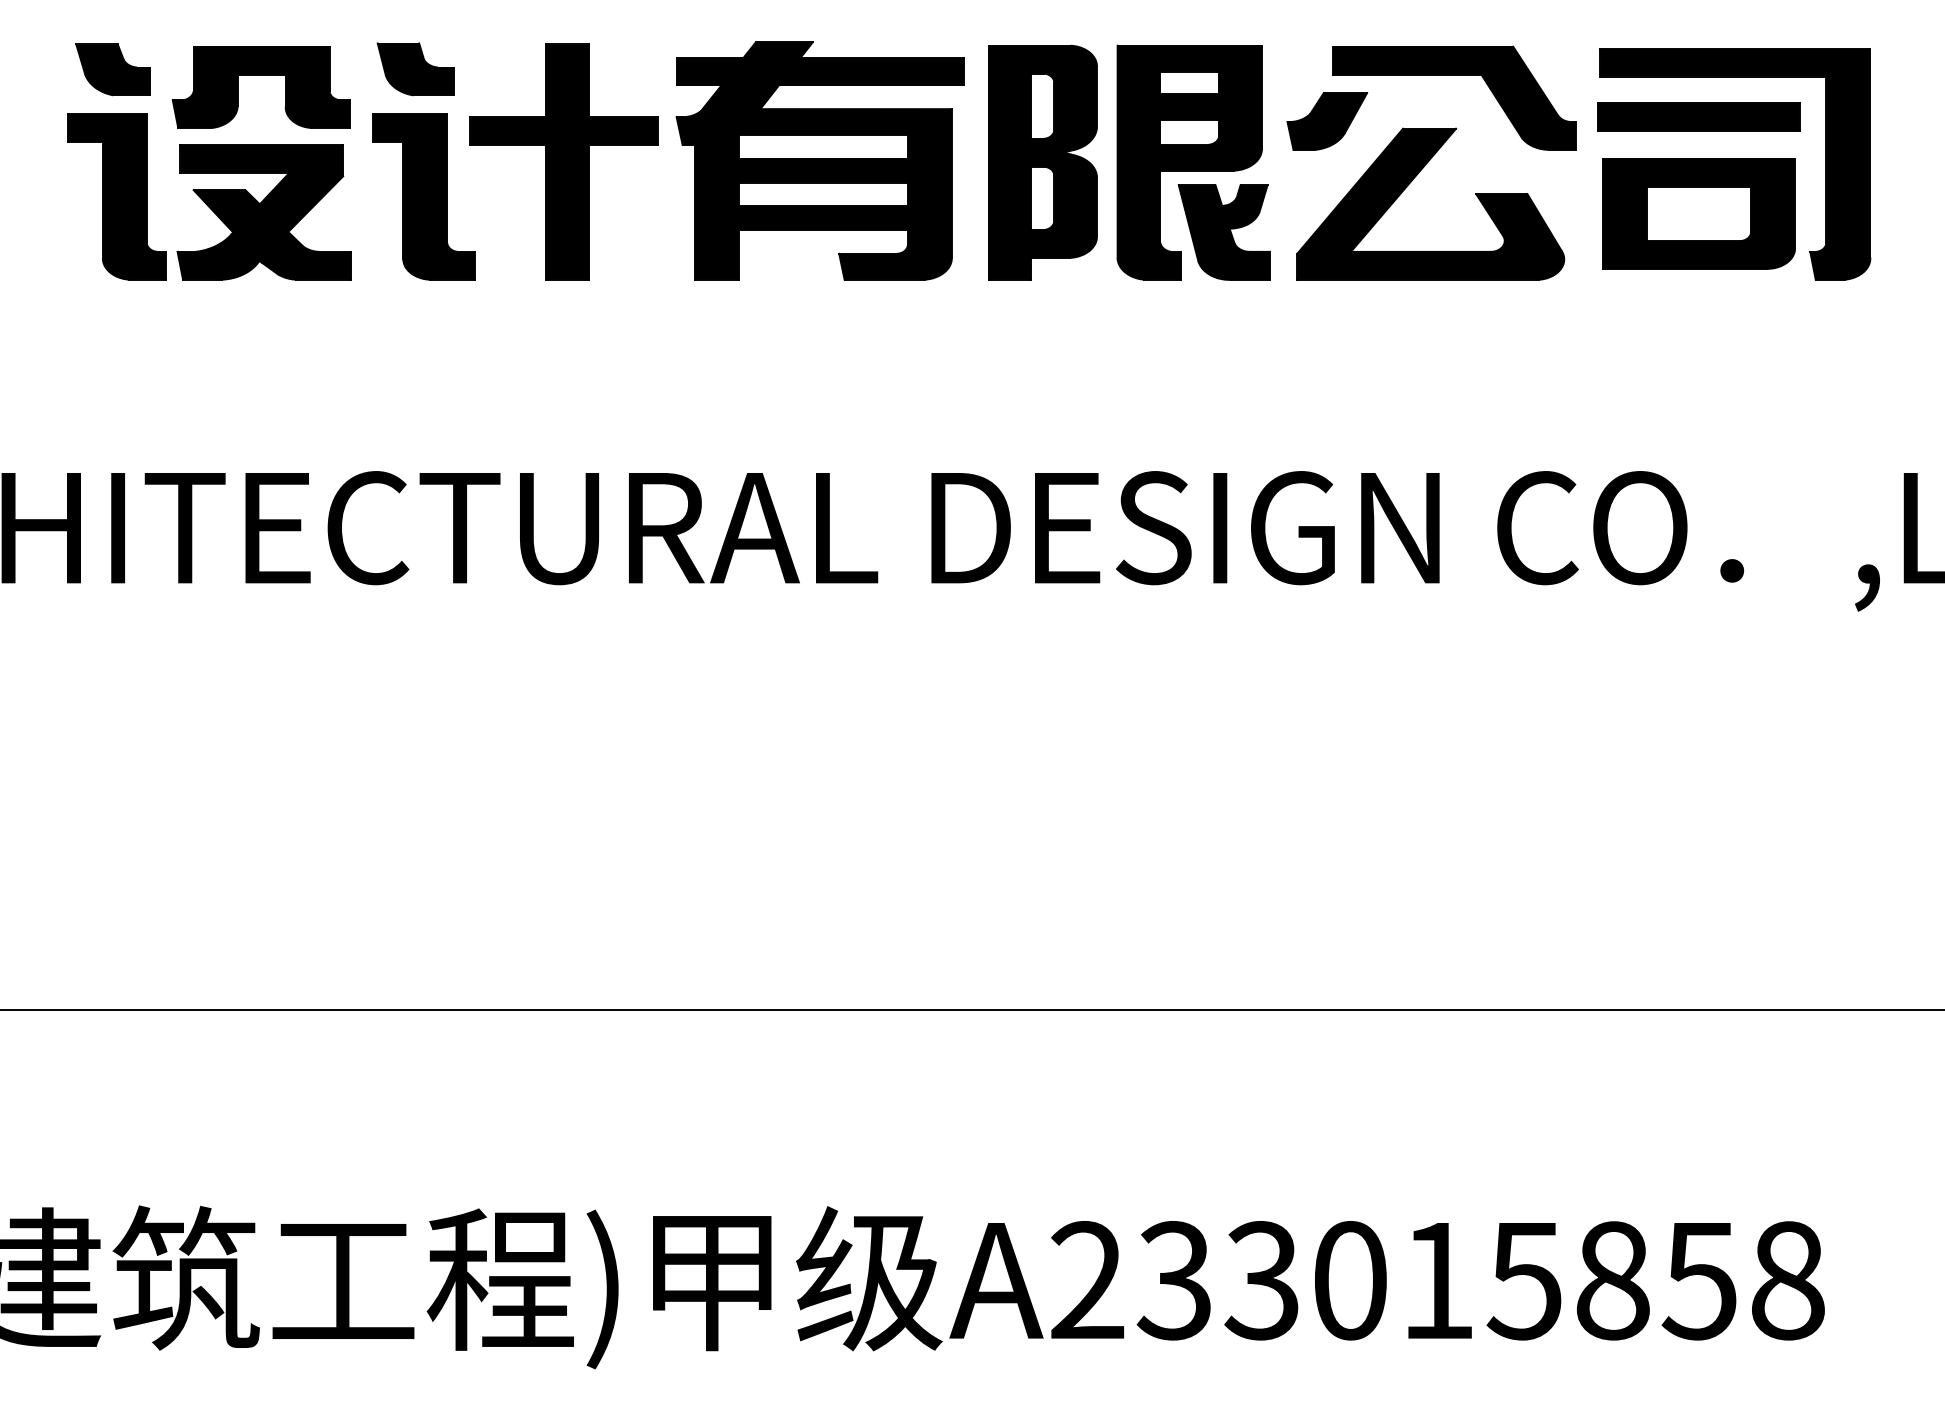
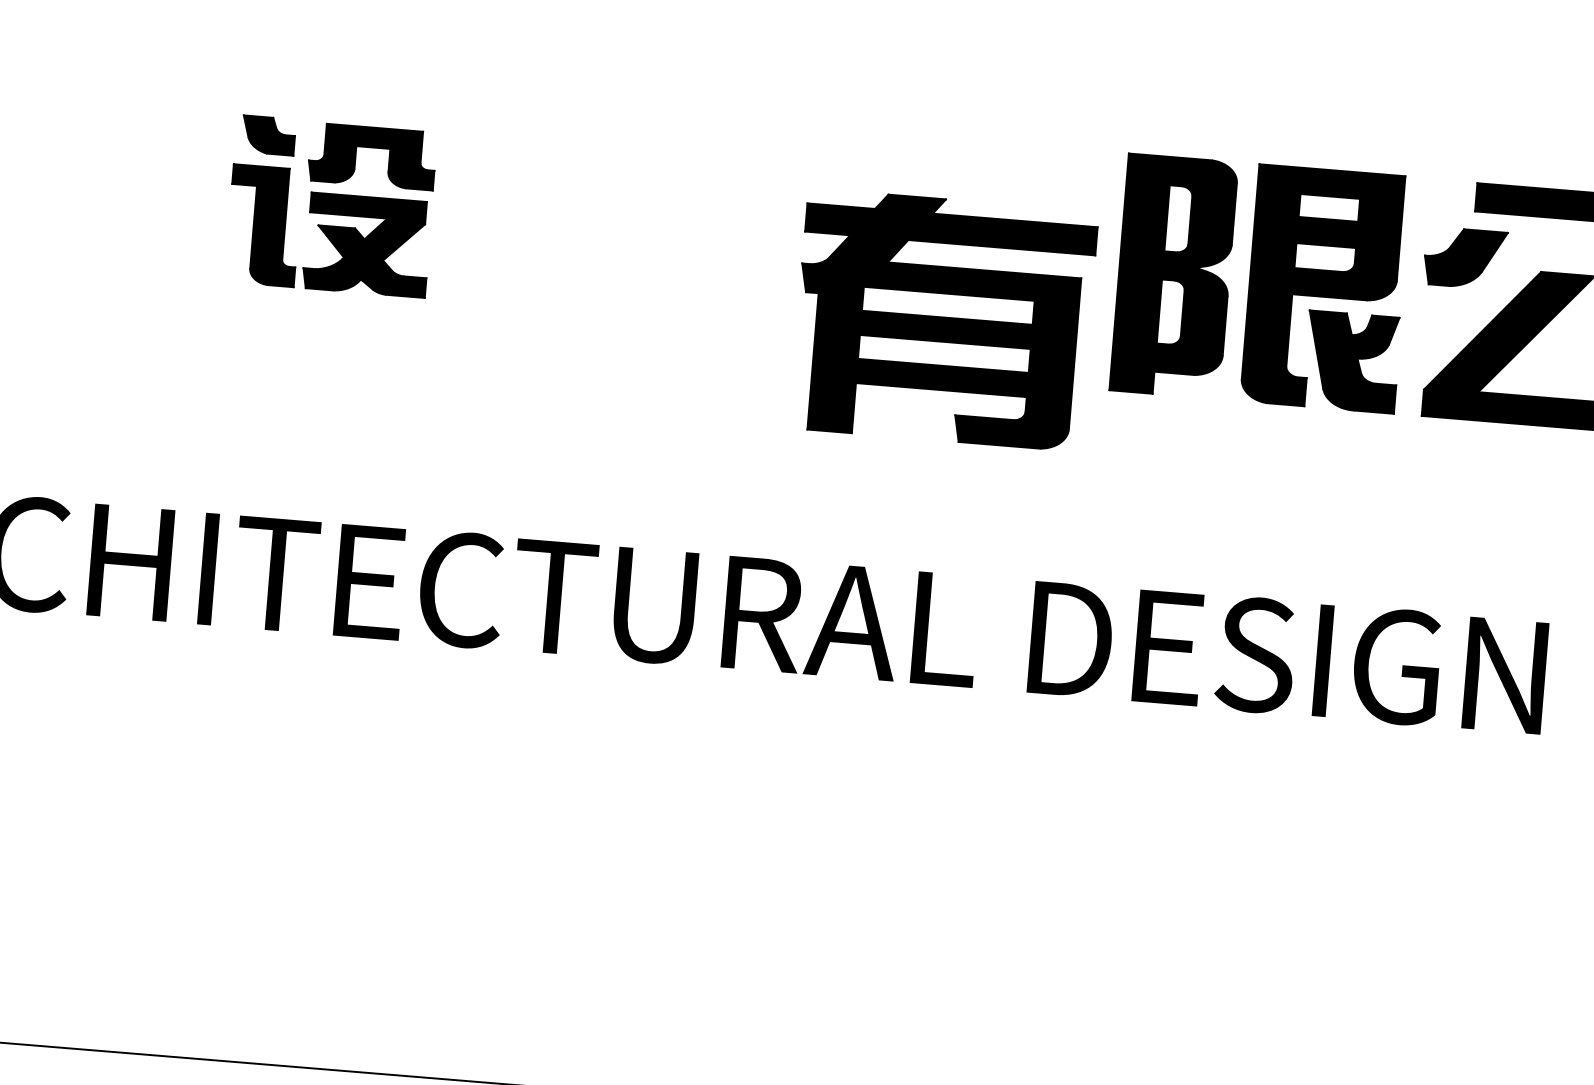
part: (515, 145) -> (642, 215), removed
part: (819, 160) -> (943, 319), moved
part: (209, 161) -> (331, 205), size x0.7

